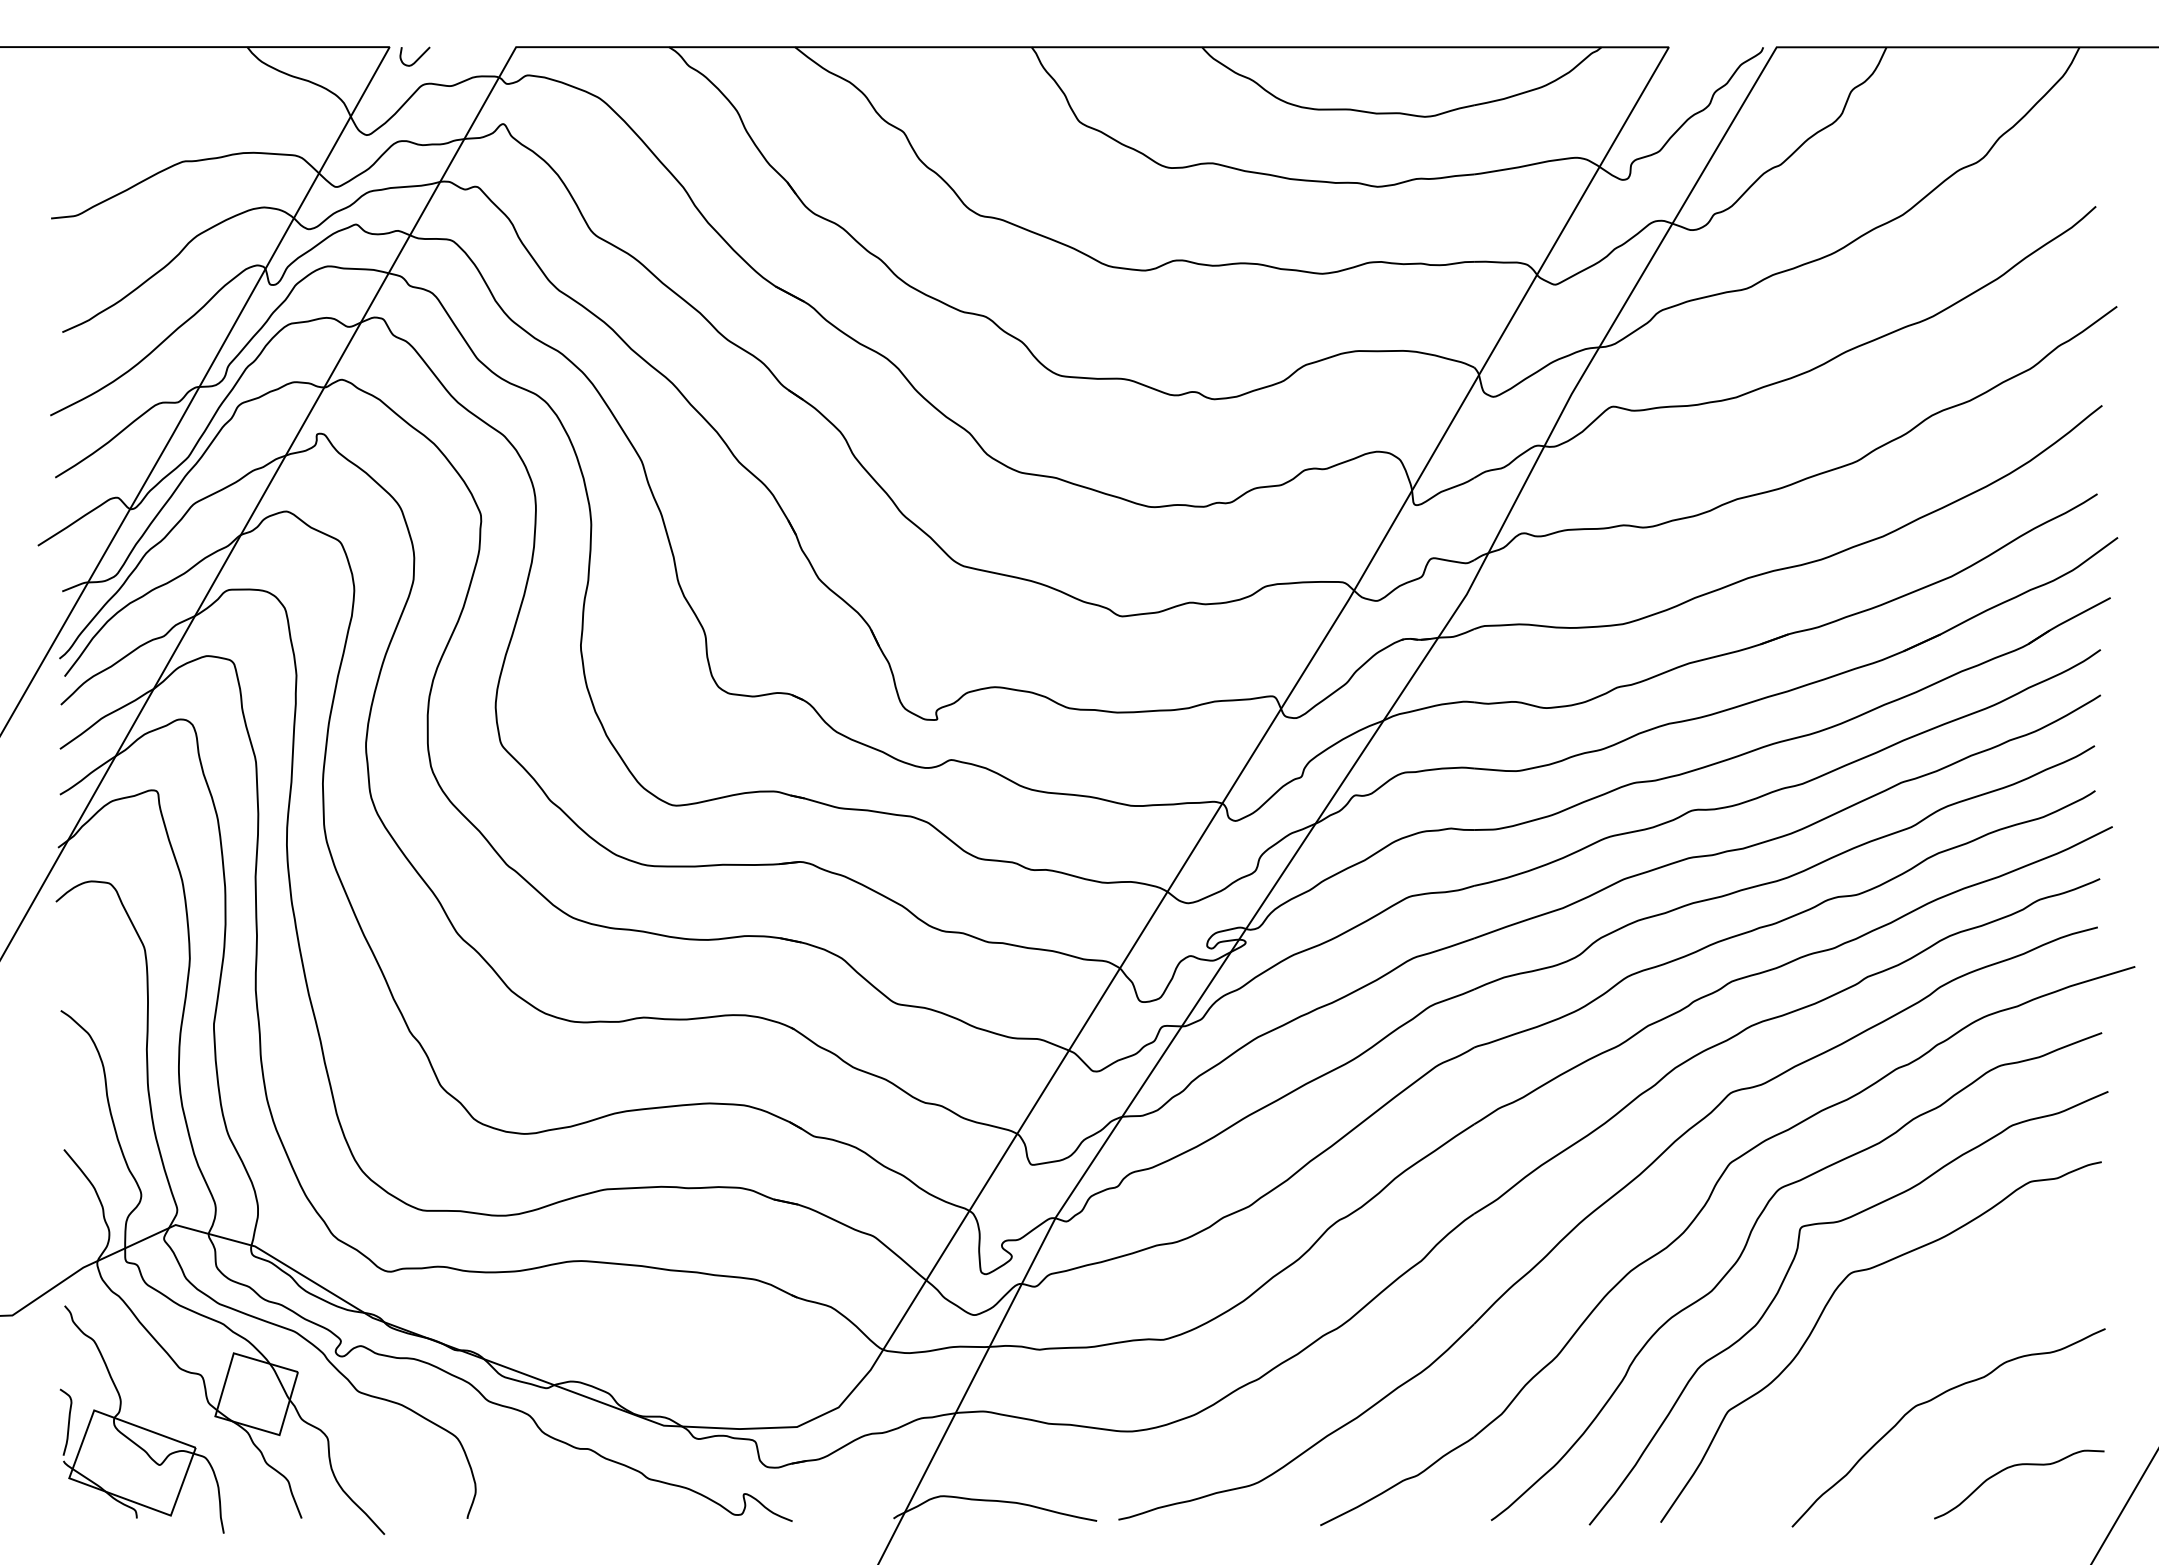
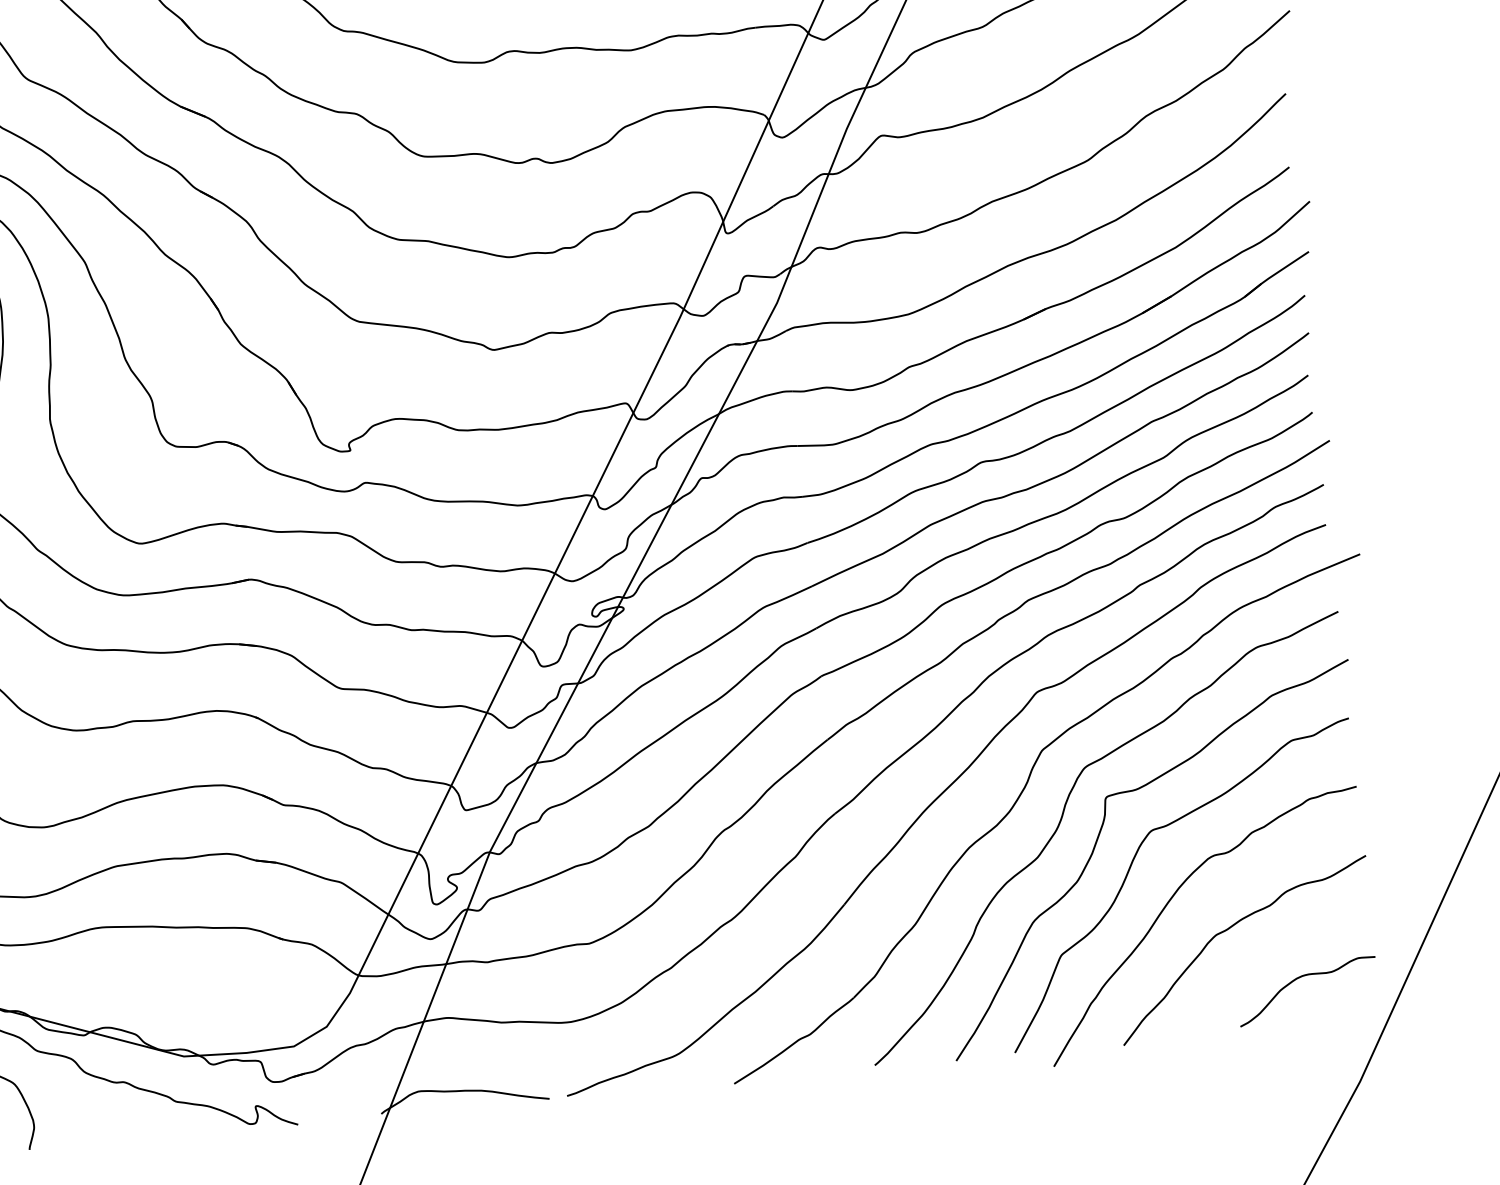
curve: (1867, 1357) -> (1171, 899), added

